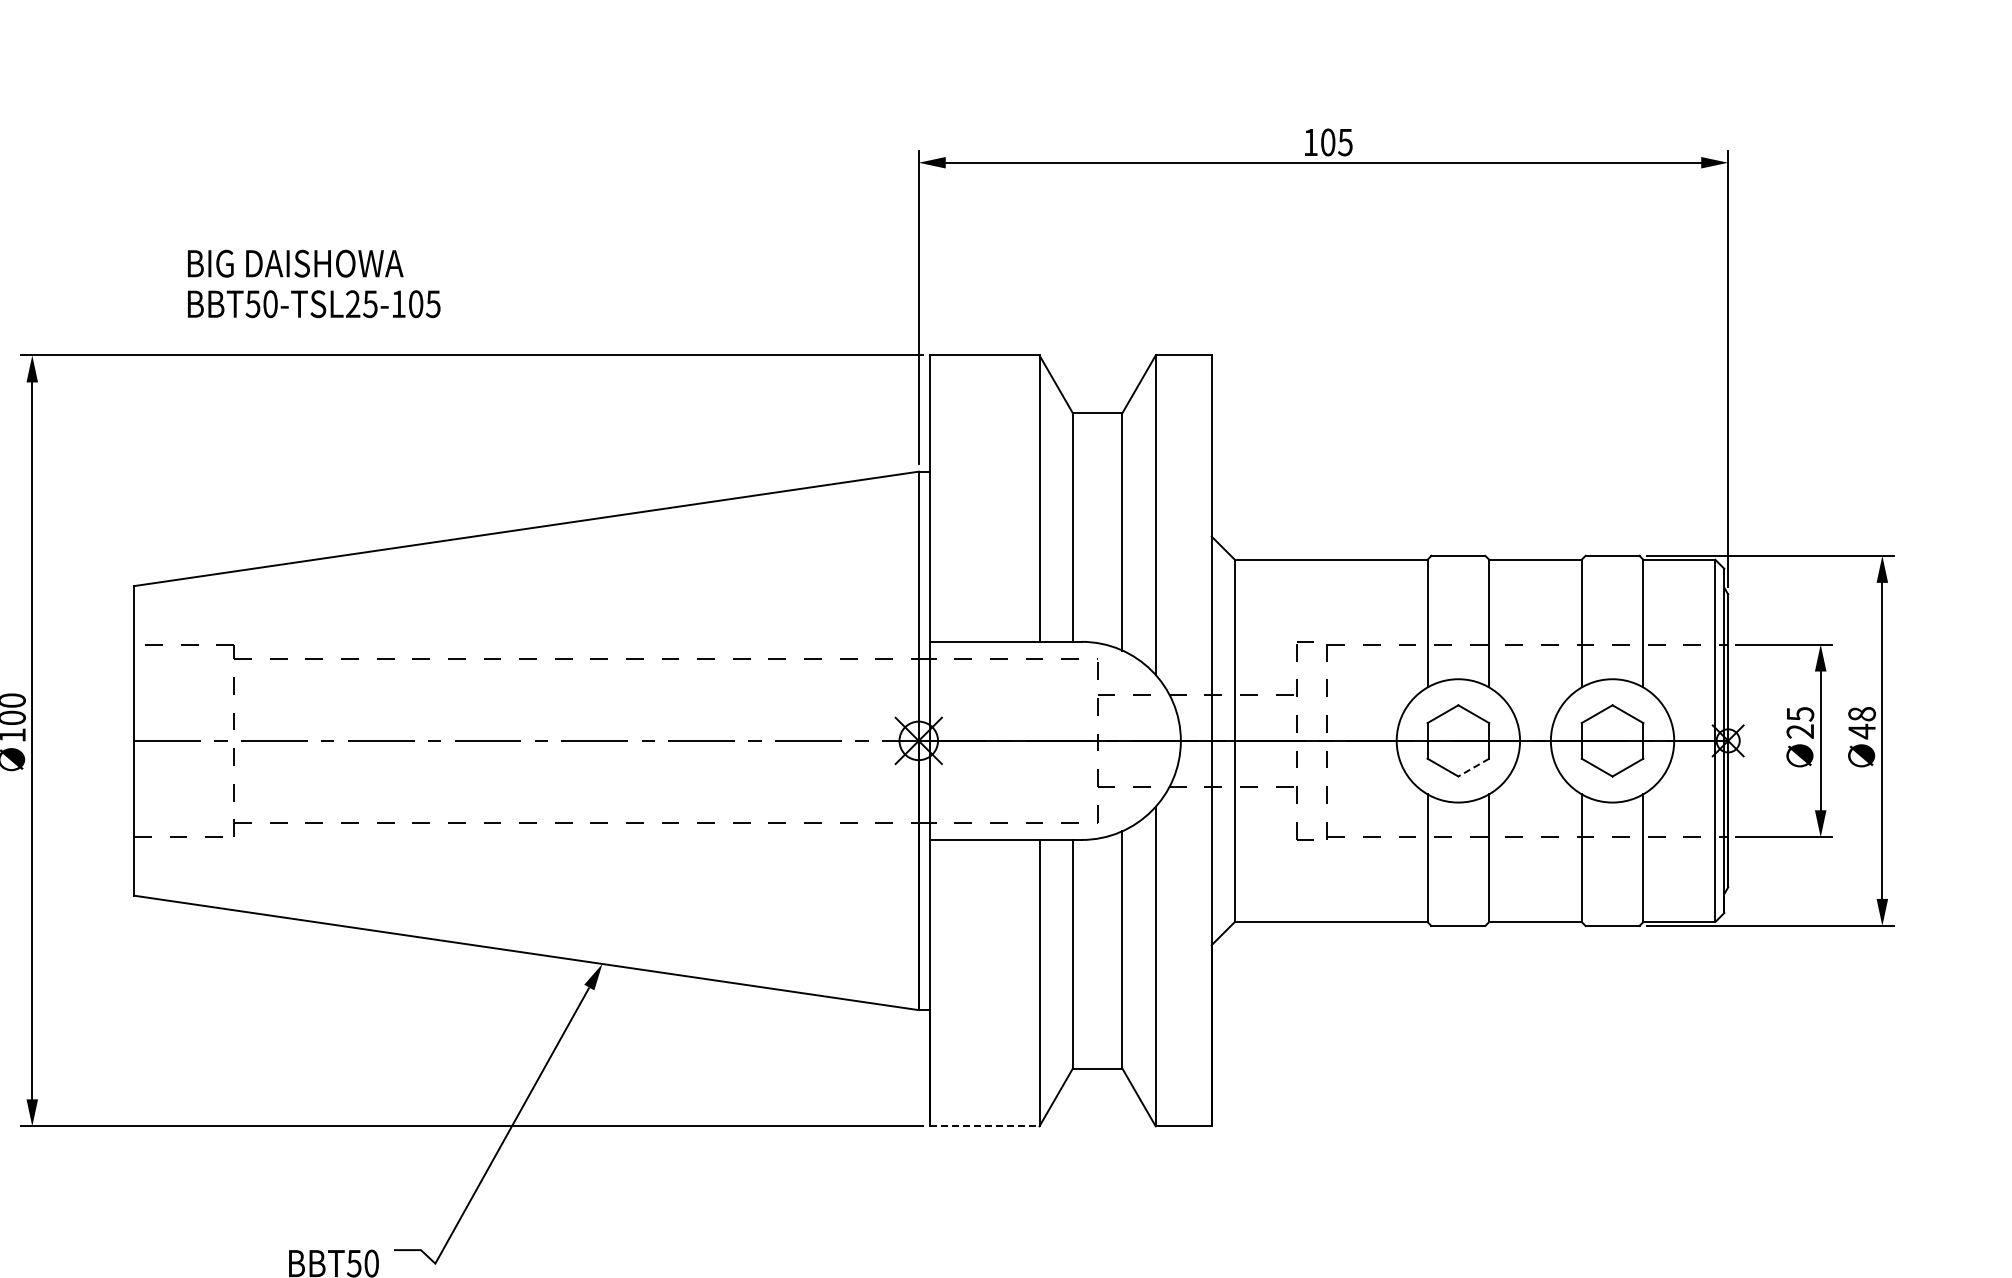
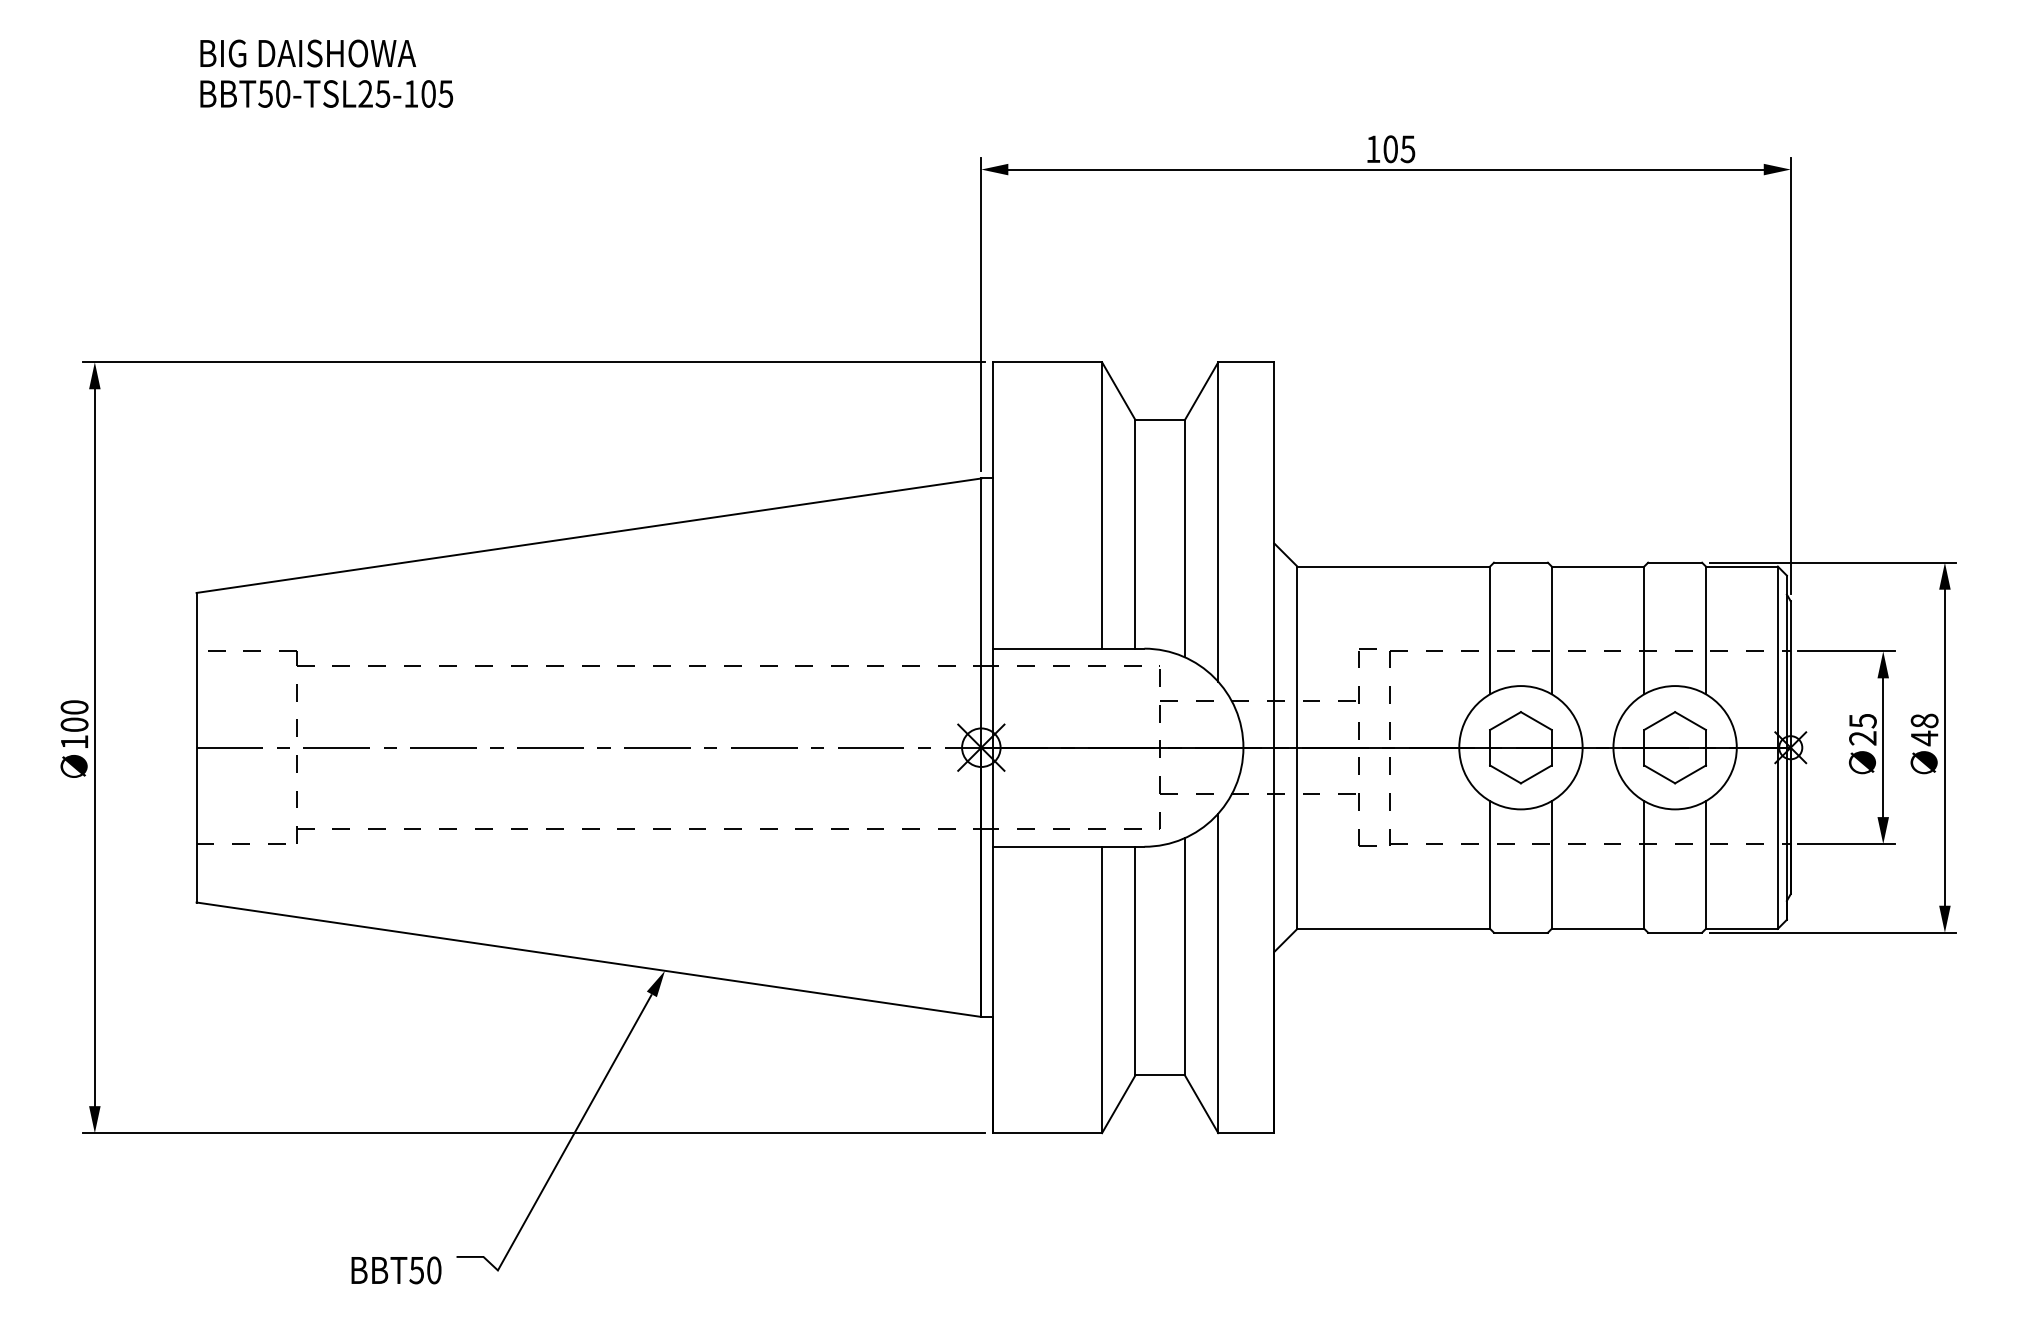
text: (313, 283) -> (326, 73), moved
line: (1473, 767) -> (1536, 774), dashed -> solid
line: (984, 1126) -> (1047, 1133), dashed -> solid

